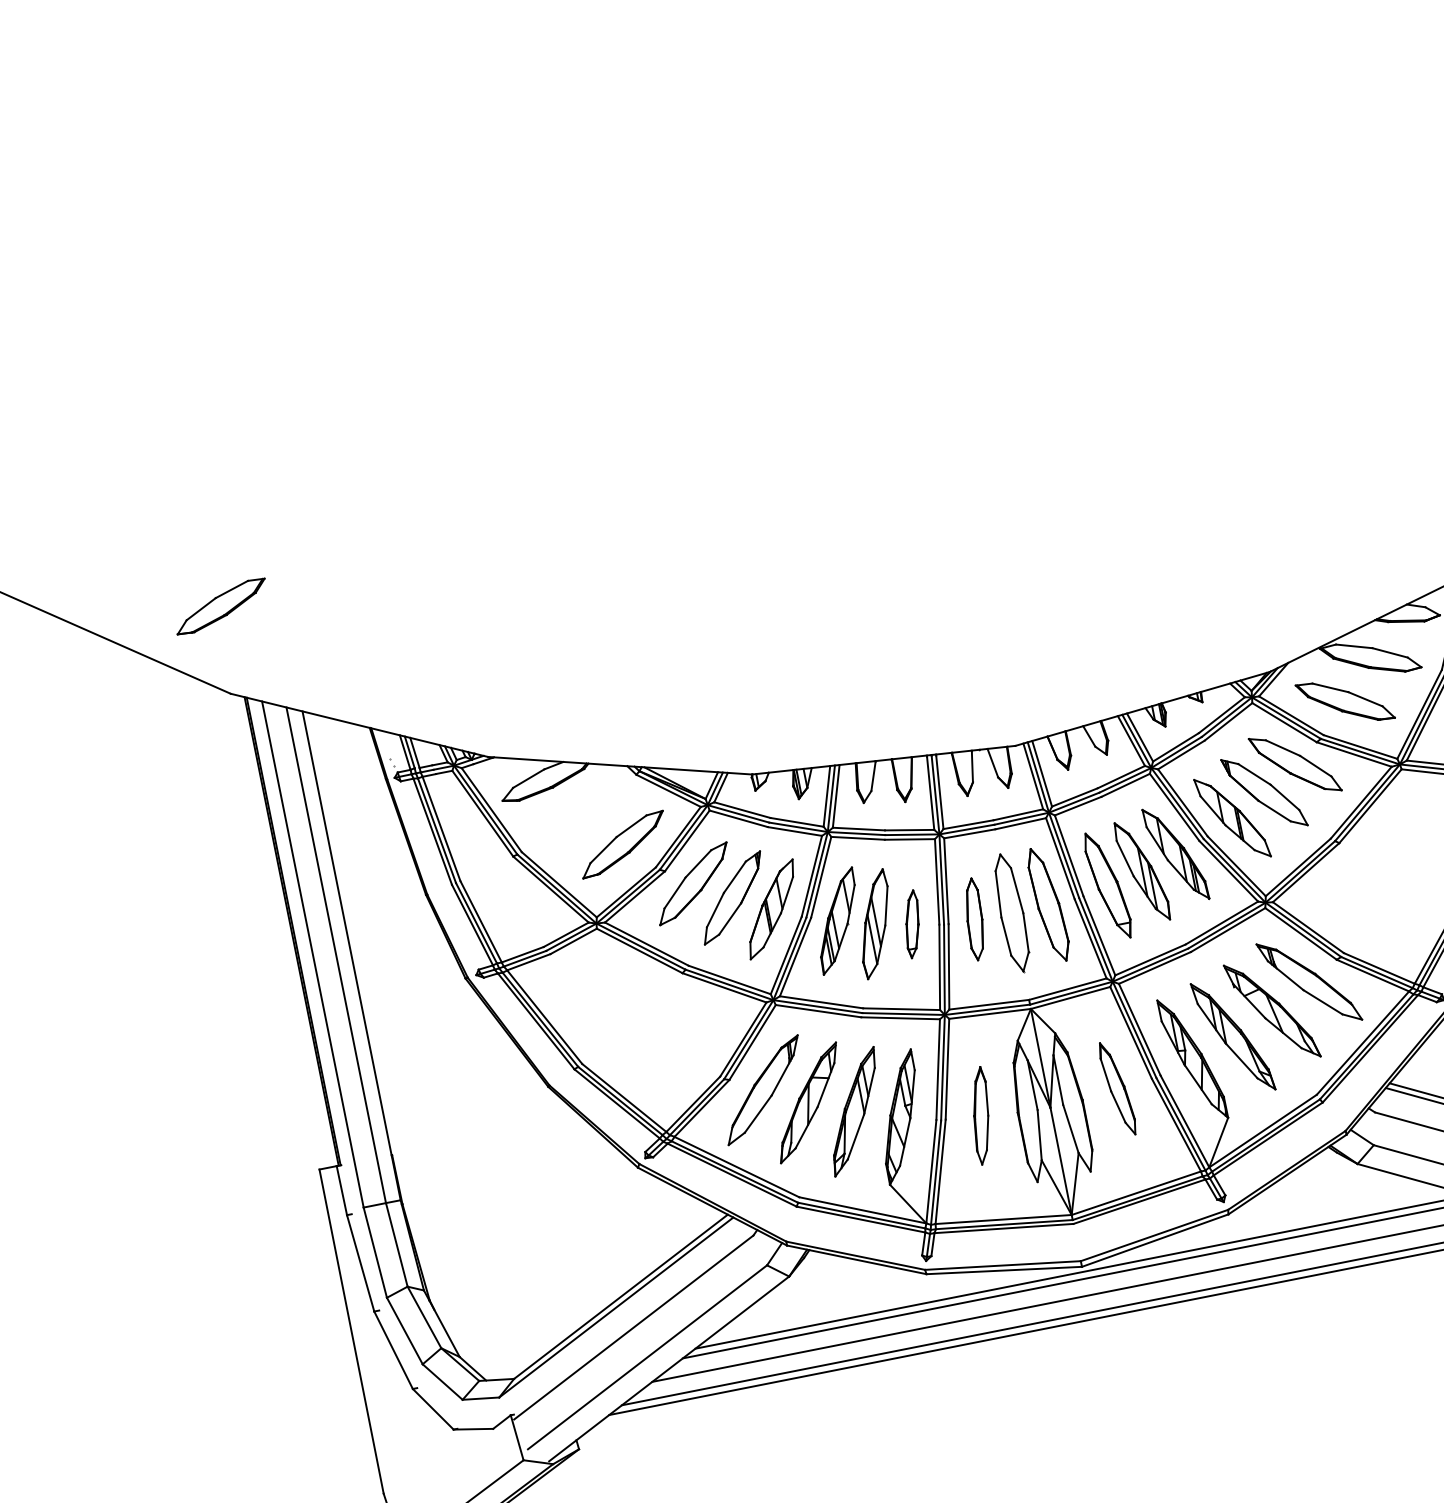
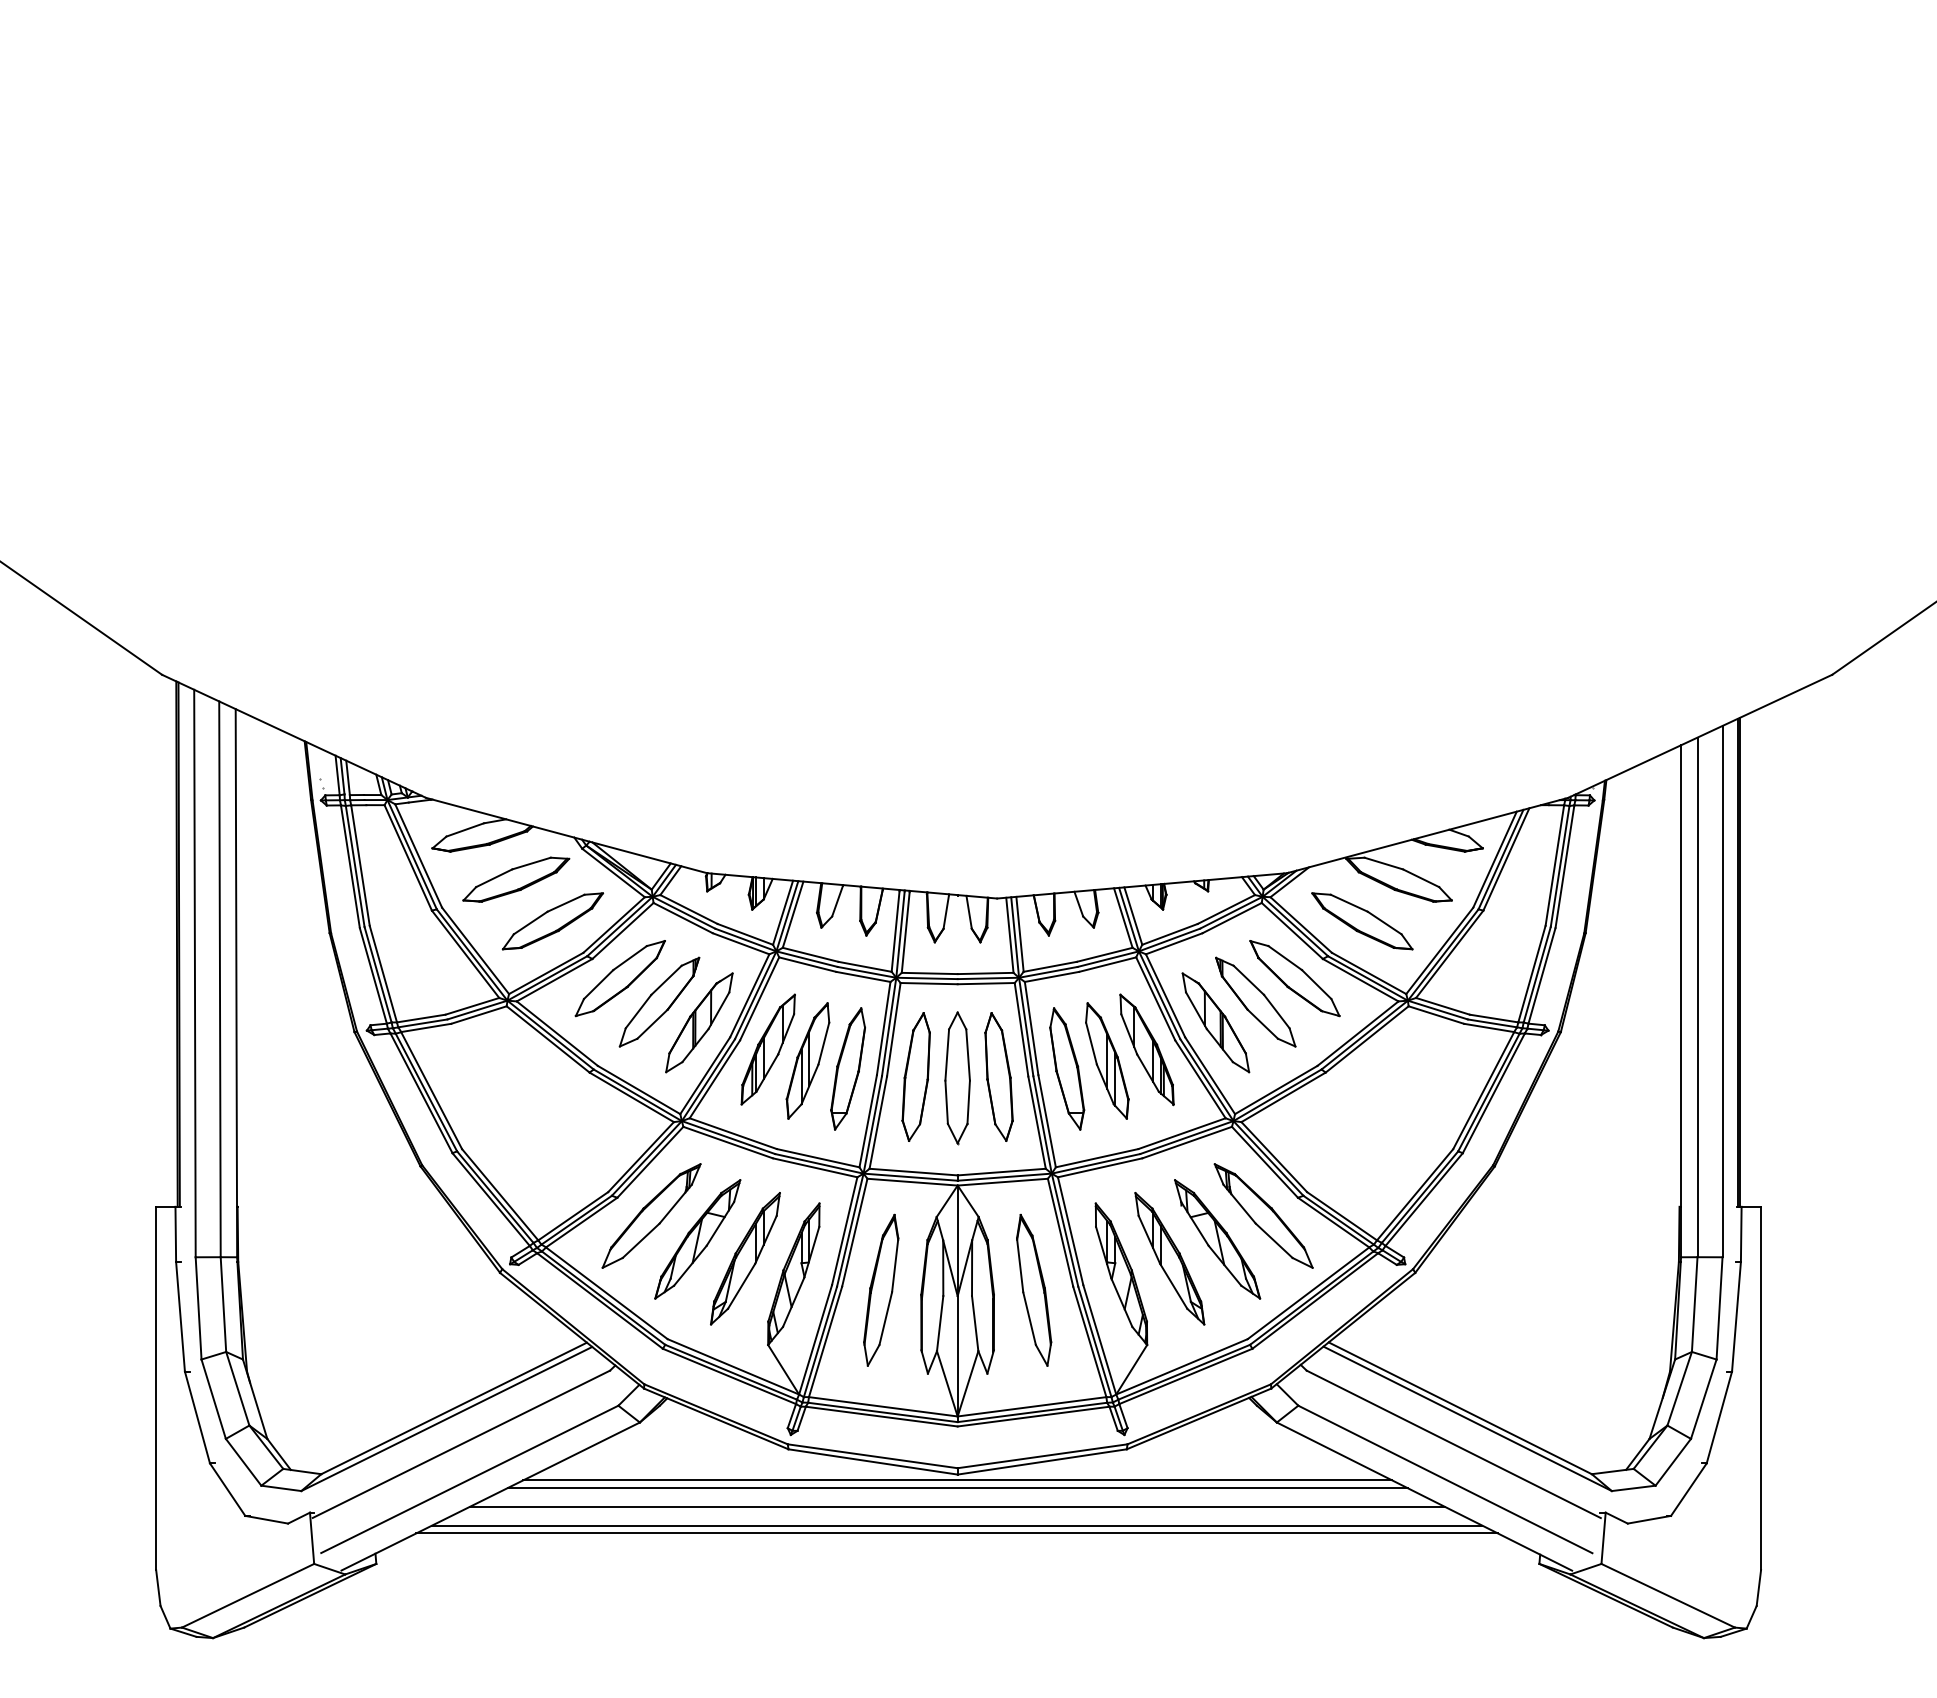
part: (221, 606) -> (516, 879), moved
part: (974, 919) -> (915, 1076), size x1.43
part: (911, 923) -> (847, 1068), size x1.67
part: (1117, 1088) -> (1034, 1289), size x1.43
part: (981, 1115) -> (881, 1289), size x1.43

